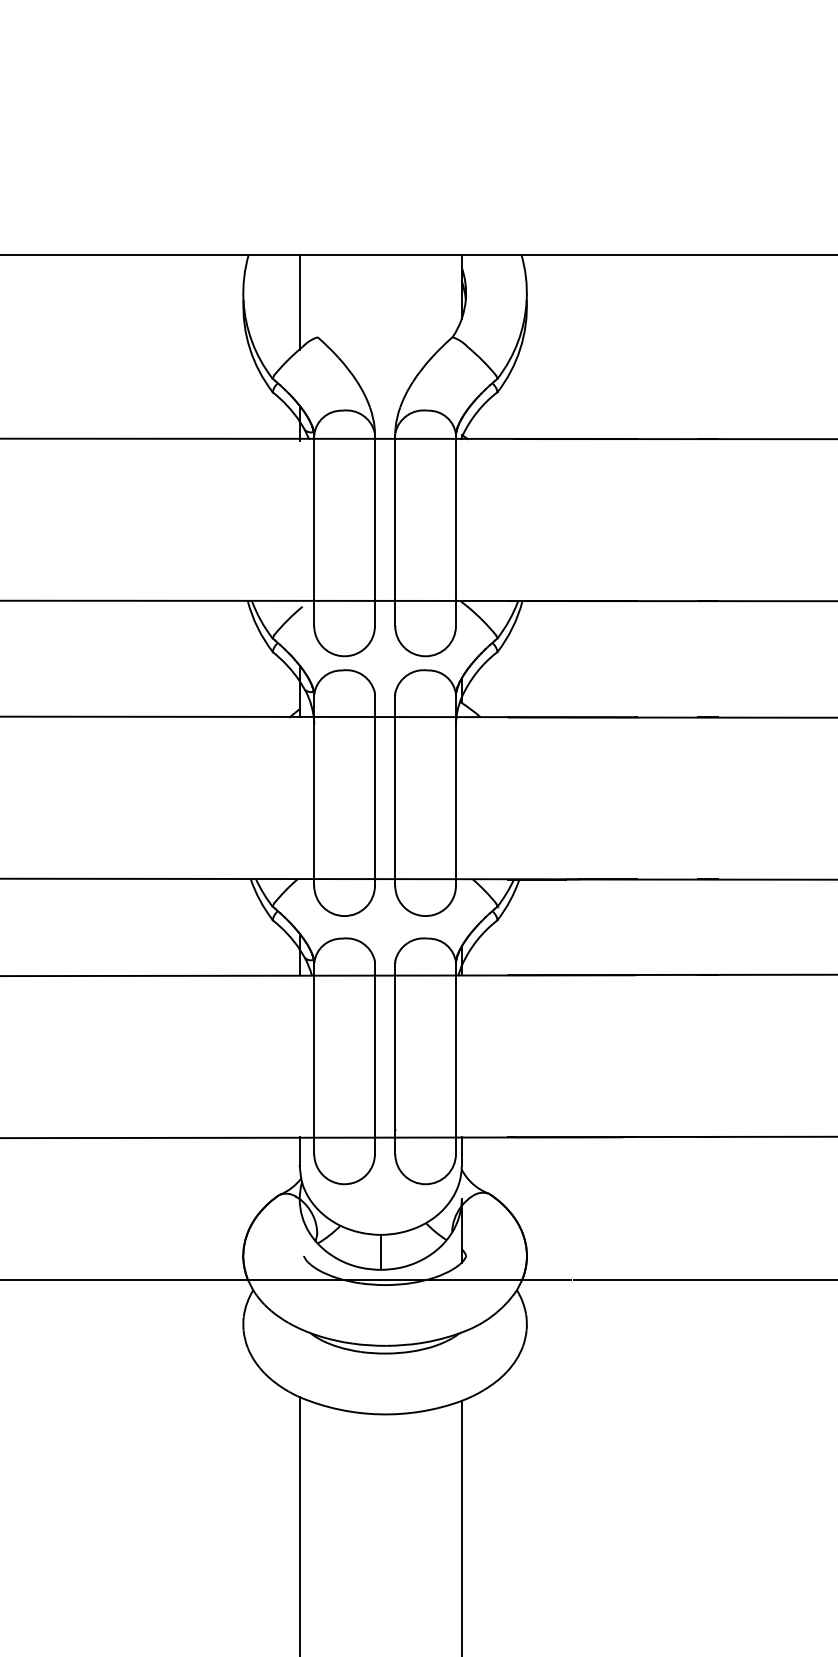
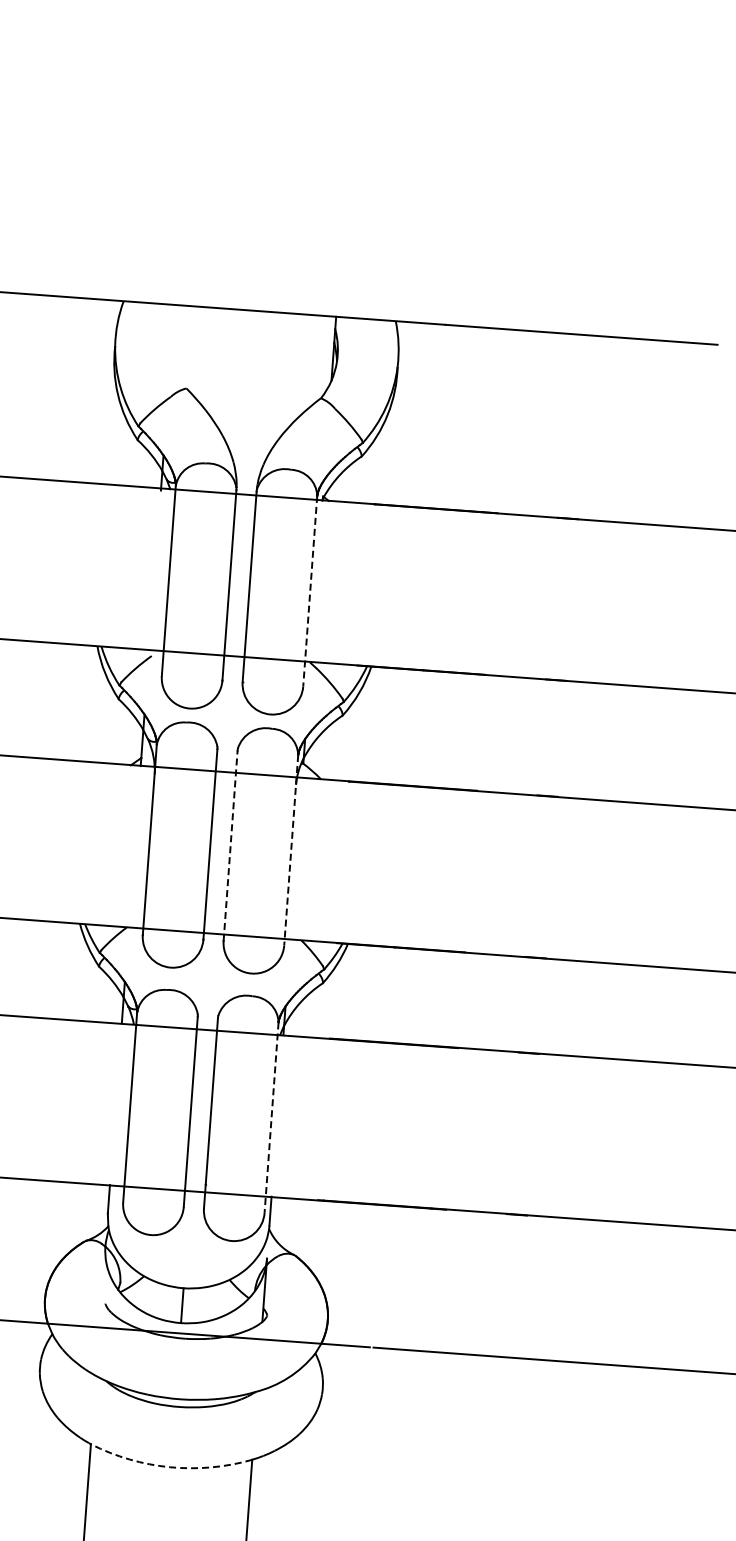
line: (299, 301) -> (170, 351), removed
line: (456, 530) -> (310, 591), solid -> dashed
line: (395, 789) -> (230, 845), solid -> dashed
line: (456, 790) -> (291, 850), solid -> dashed
line: (456, 1058) -> (272, 1117), solid -> dashed
arc: (380, 1414) -> (170, 1467), solid -> dashed

